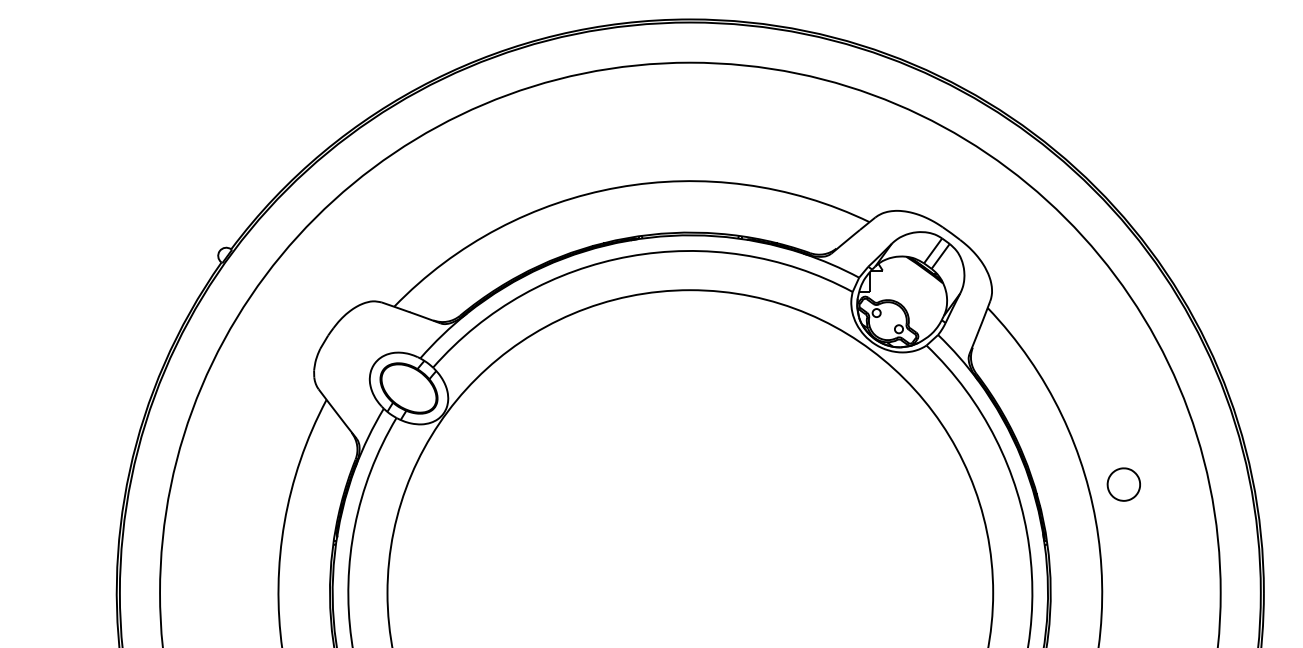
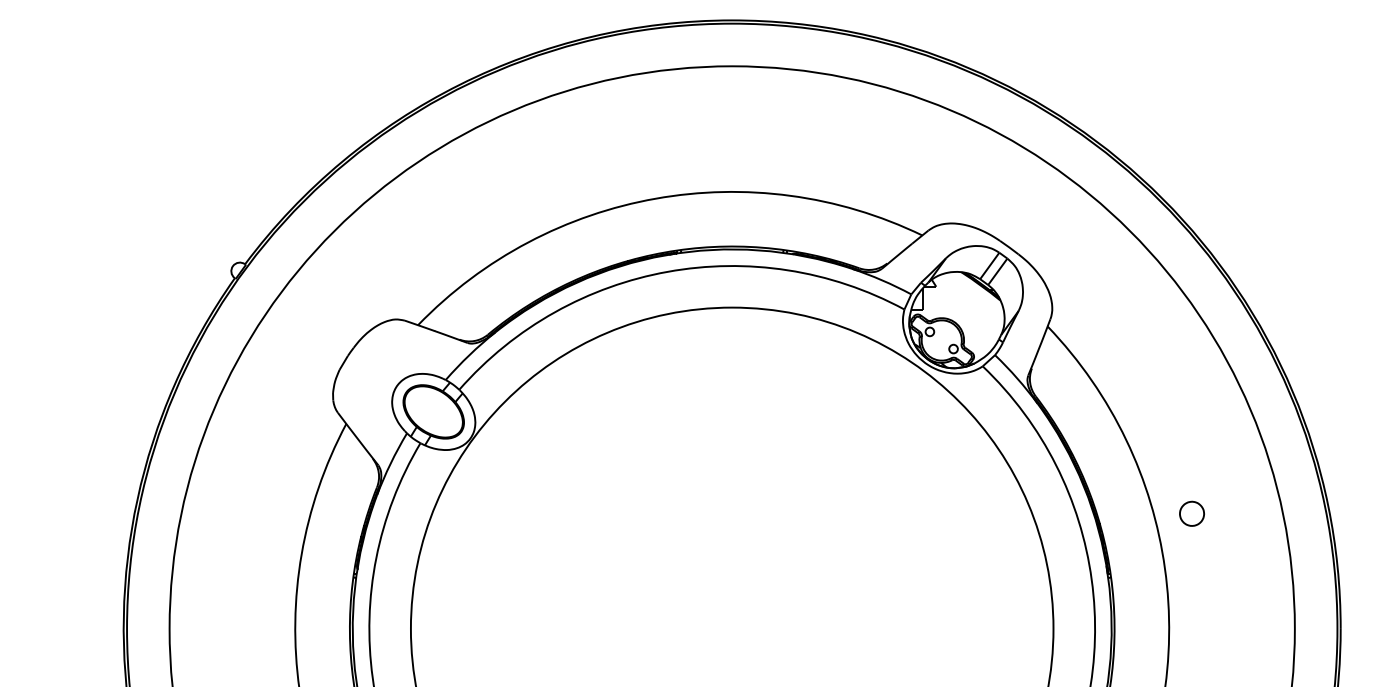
part: (1123, 484) -> (1191, 513), size x0.7

